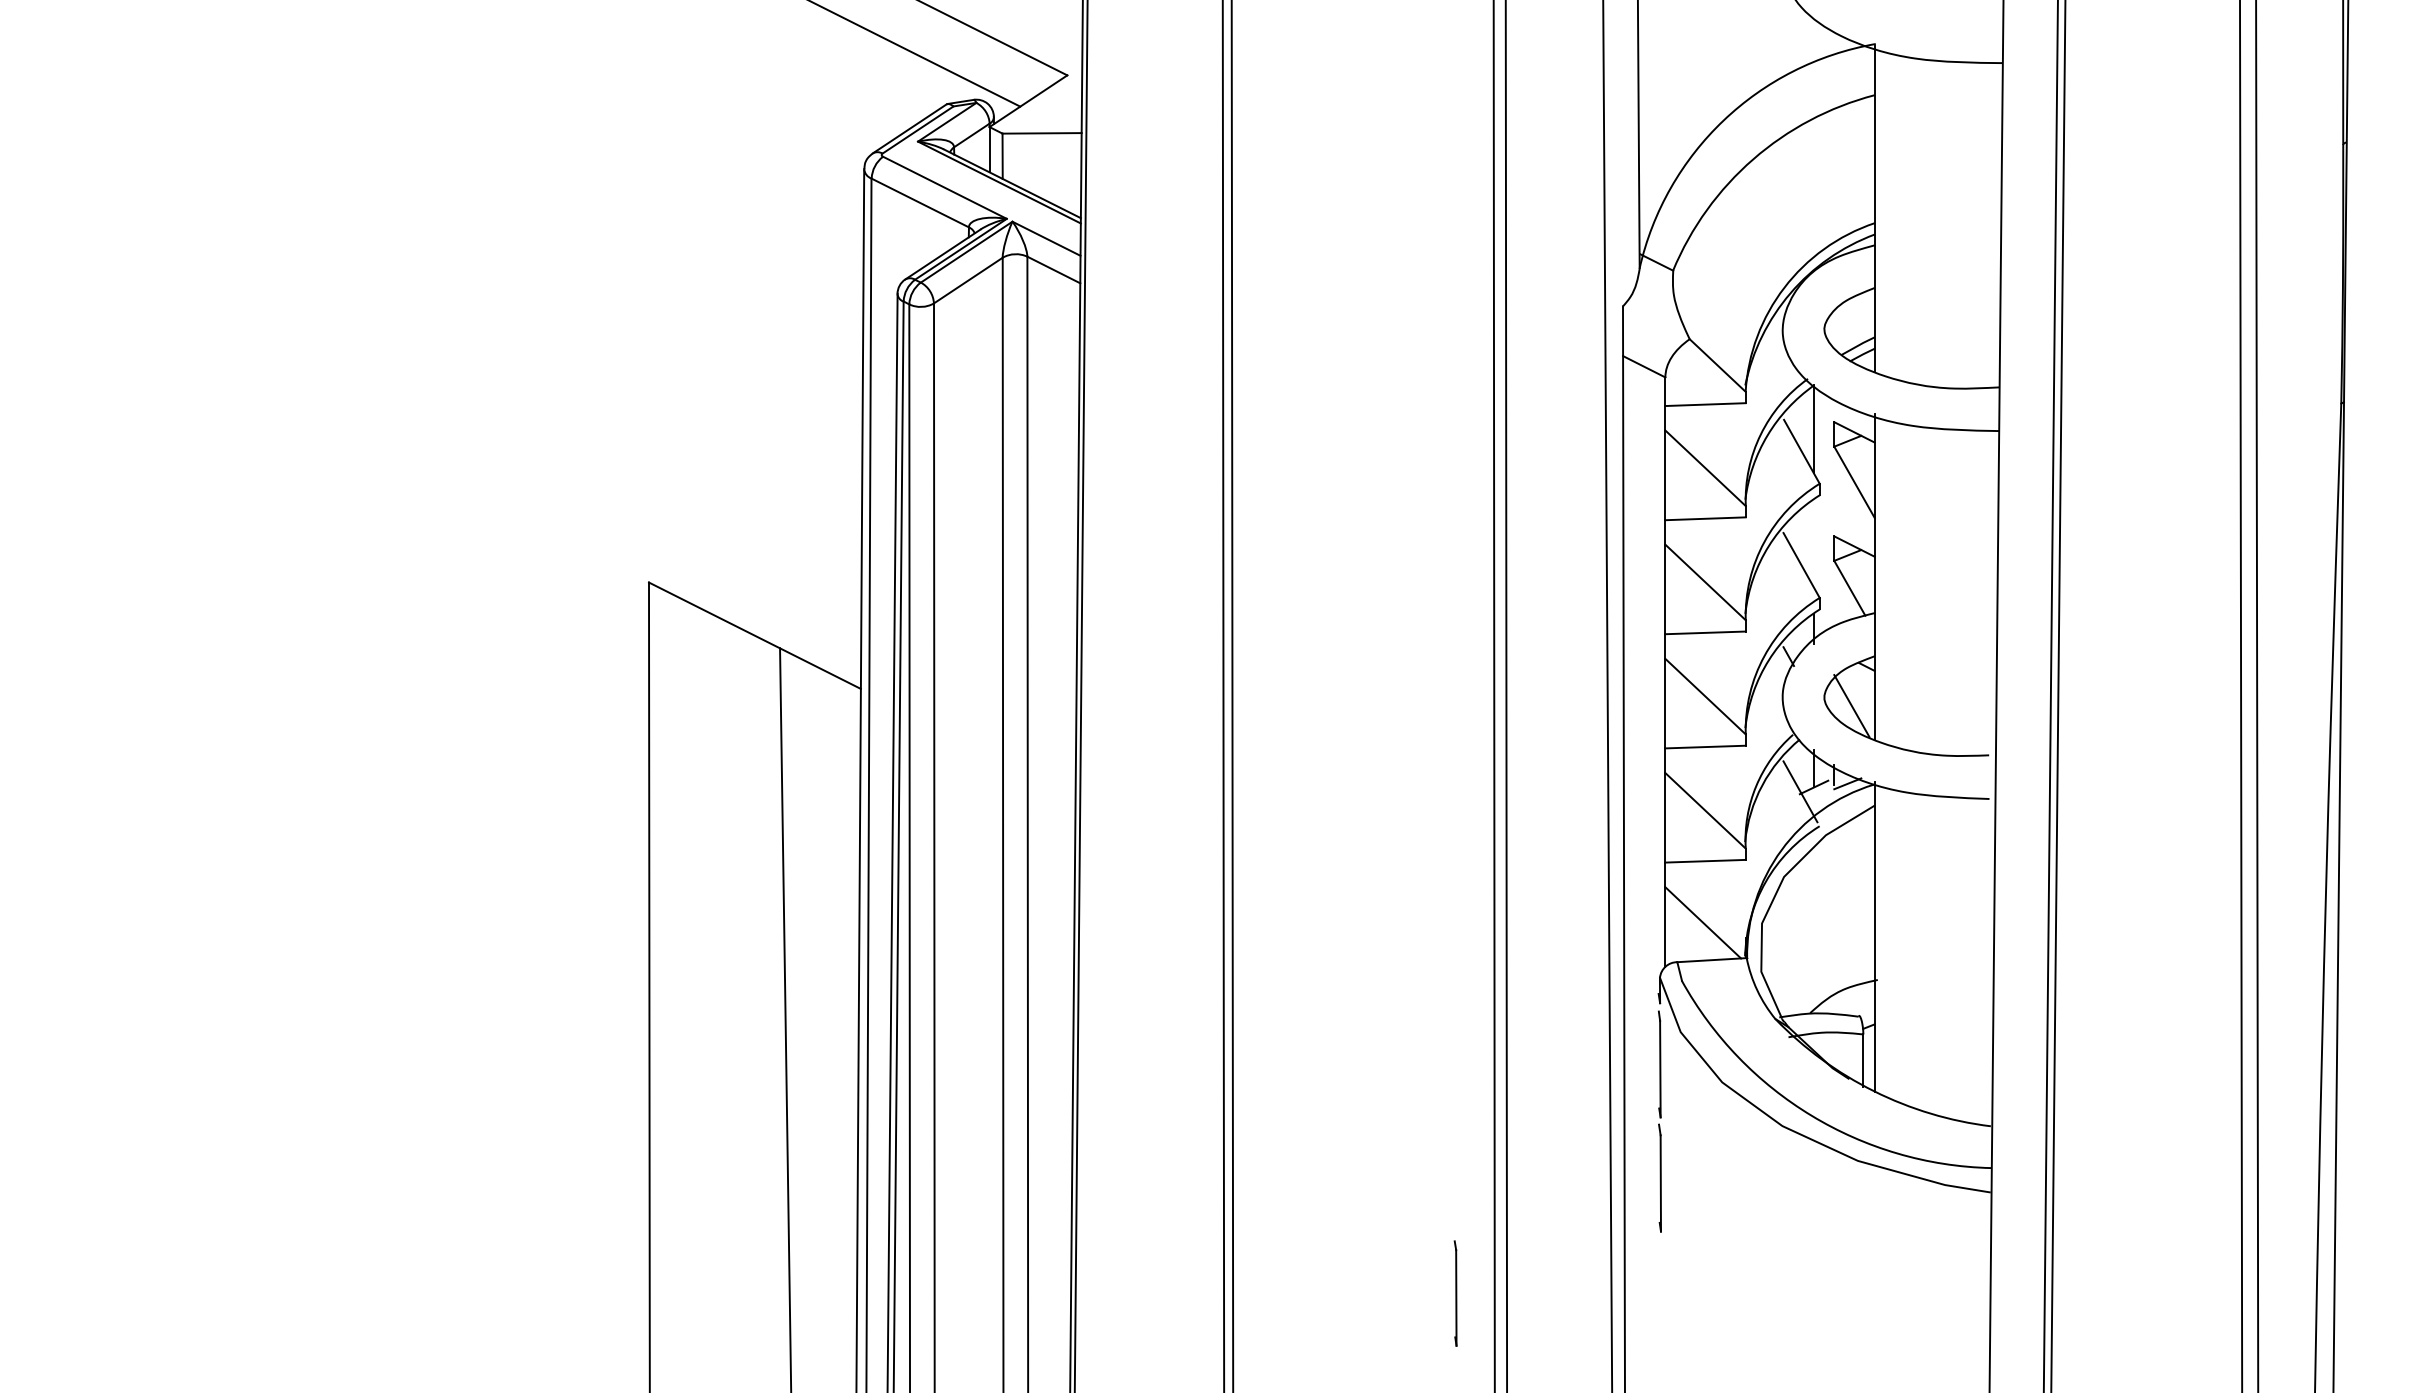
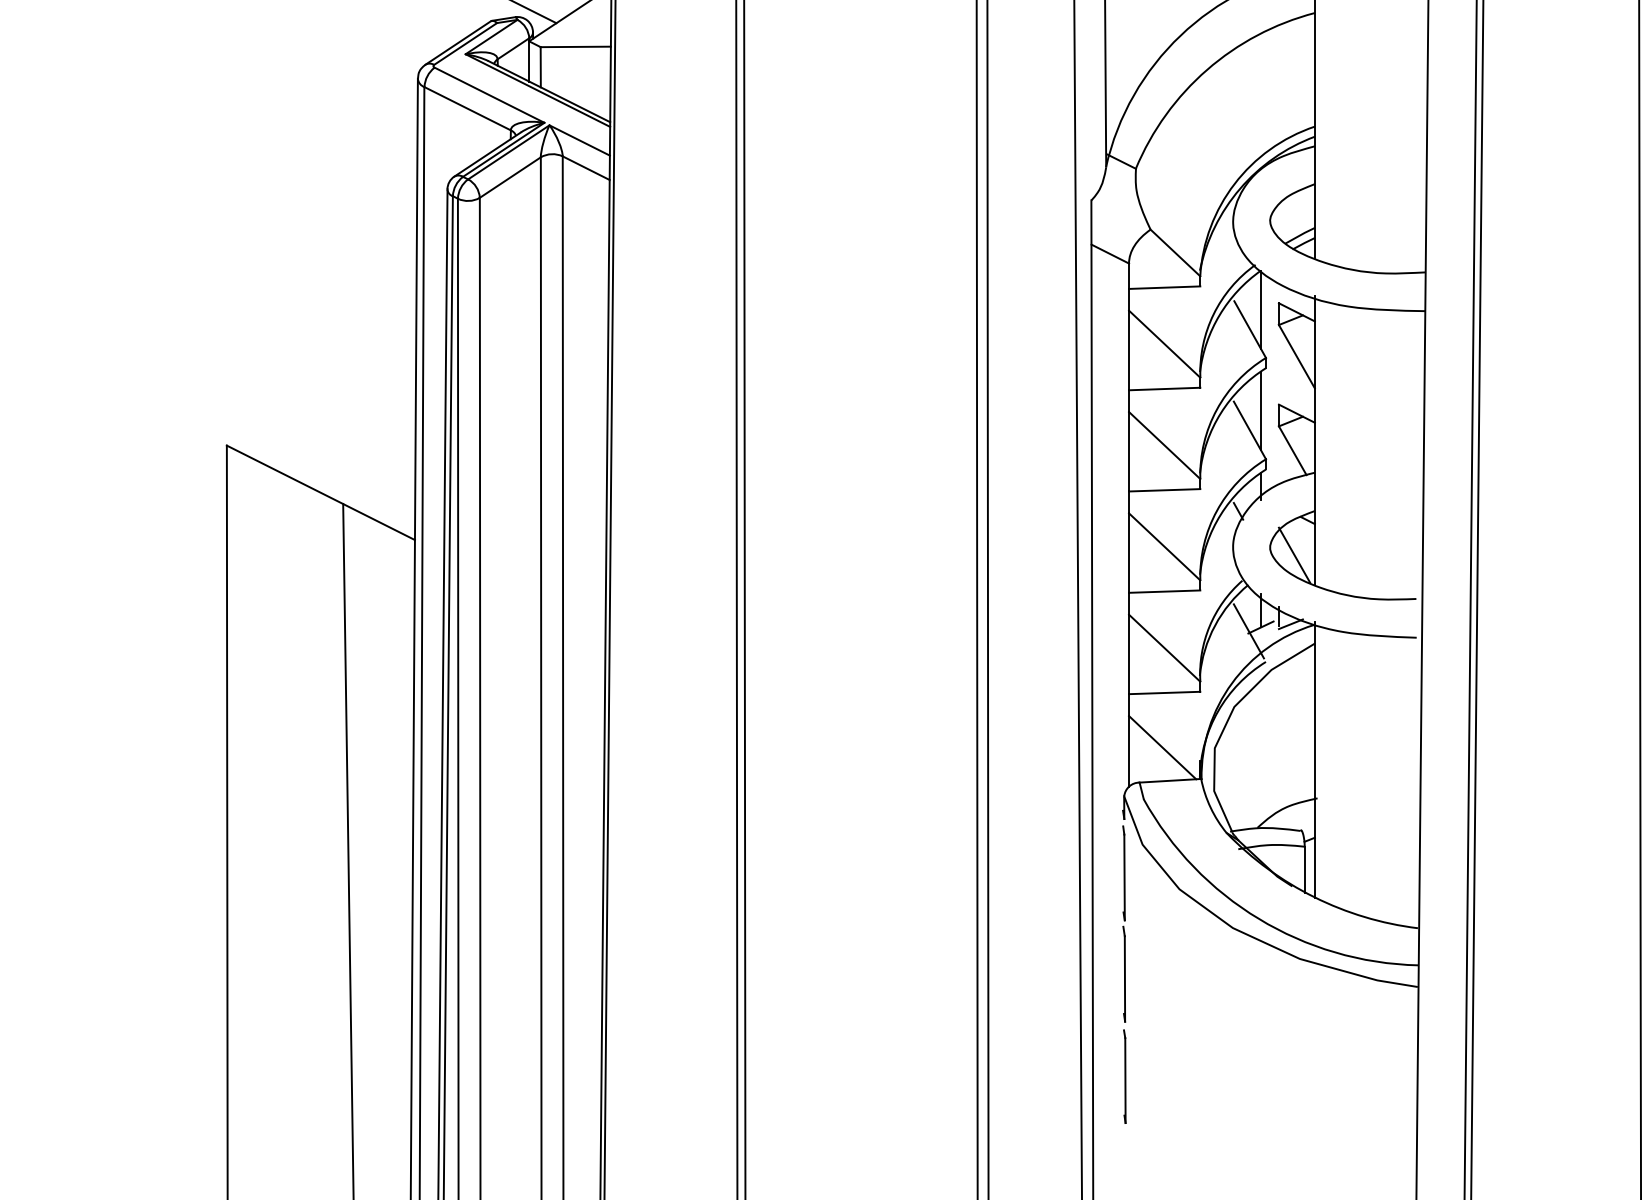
line: (1813, 543) -> (1260, 410), added
line: (1455, 1293) -> (1124, 1076), moved

